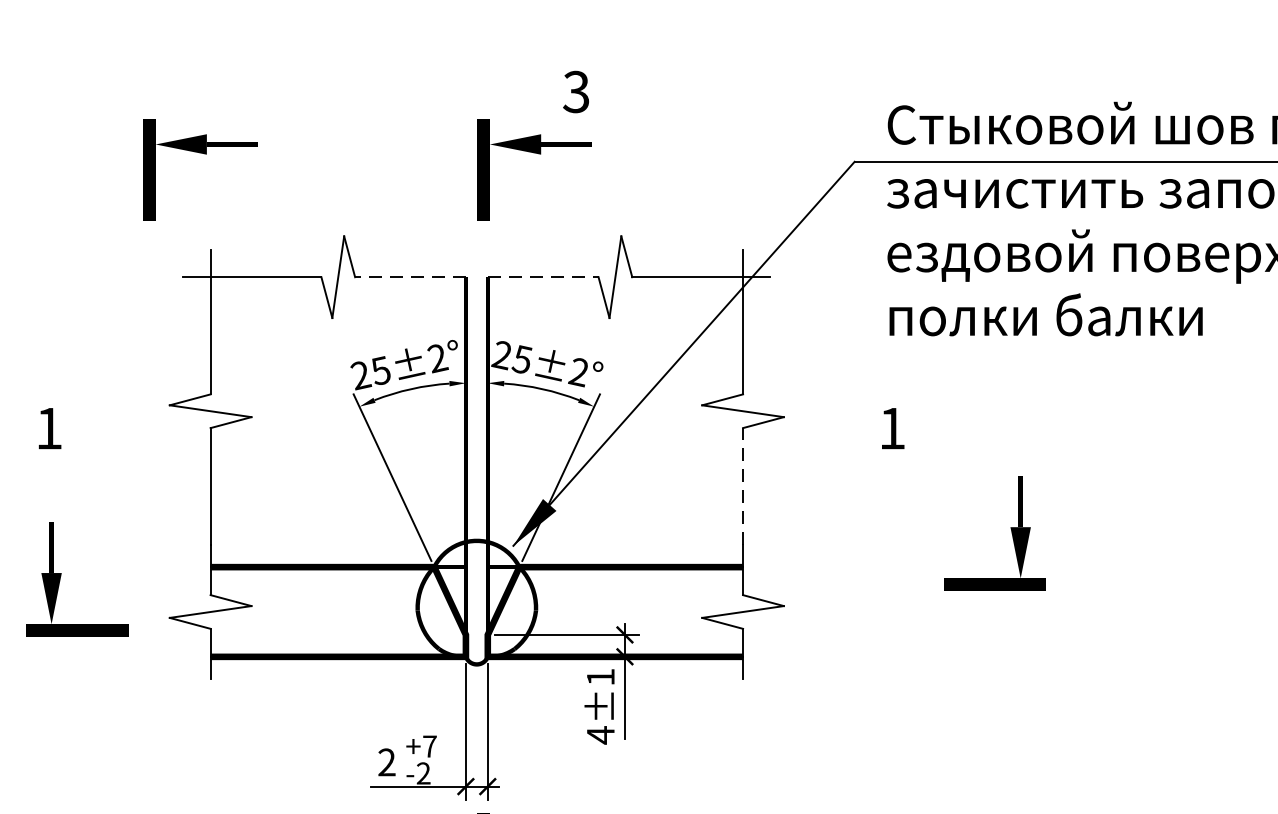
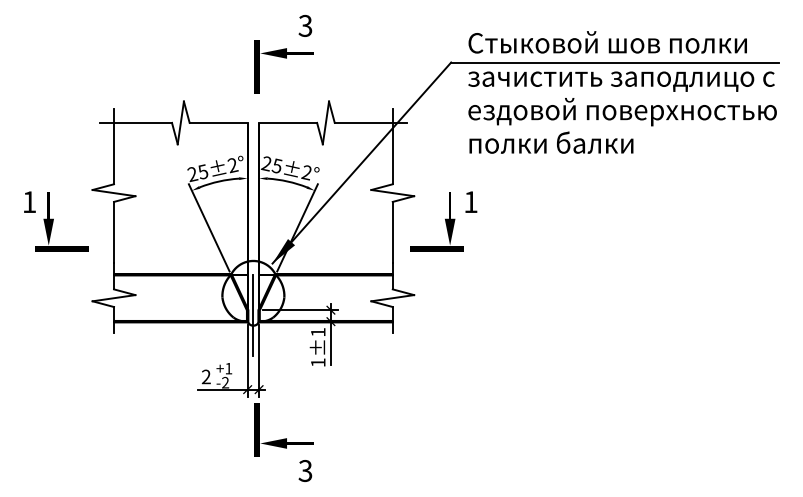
part: (202, 154) -> (109, 58), removed
line: (410, 276) -> (218, 122), dashed -> solid
line: (543, 276) -> (288, 122), dashed -> solid
line: (742, 486) -> (392, 232), dashed -> solid
part: (1011, 532) -> (445, 221), moved
part: (60, 578) -> (53, 221), moved
line: (477, 645) -> (253, 315), added
text: (601, 734) -> (318, 362), 4±1 -> 1±1
text: (429, 746) -> (228, 368), +7 -> +1

